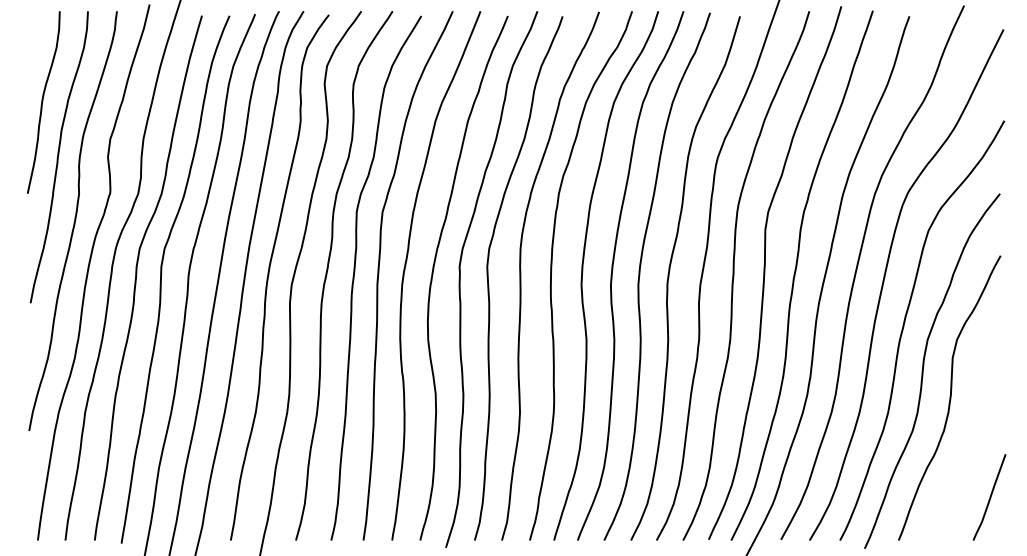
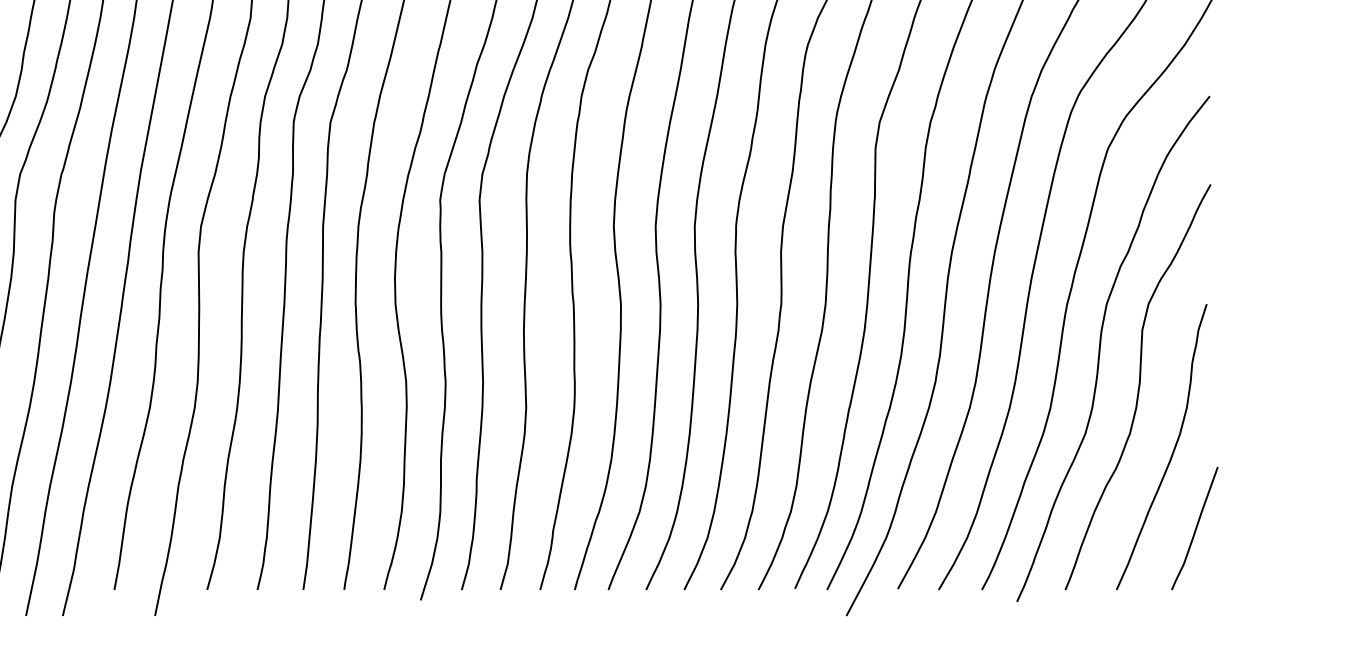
curve: (974, 440) -> (1173, 447), added

